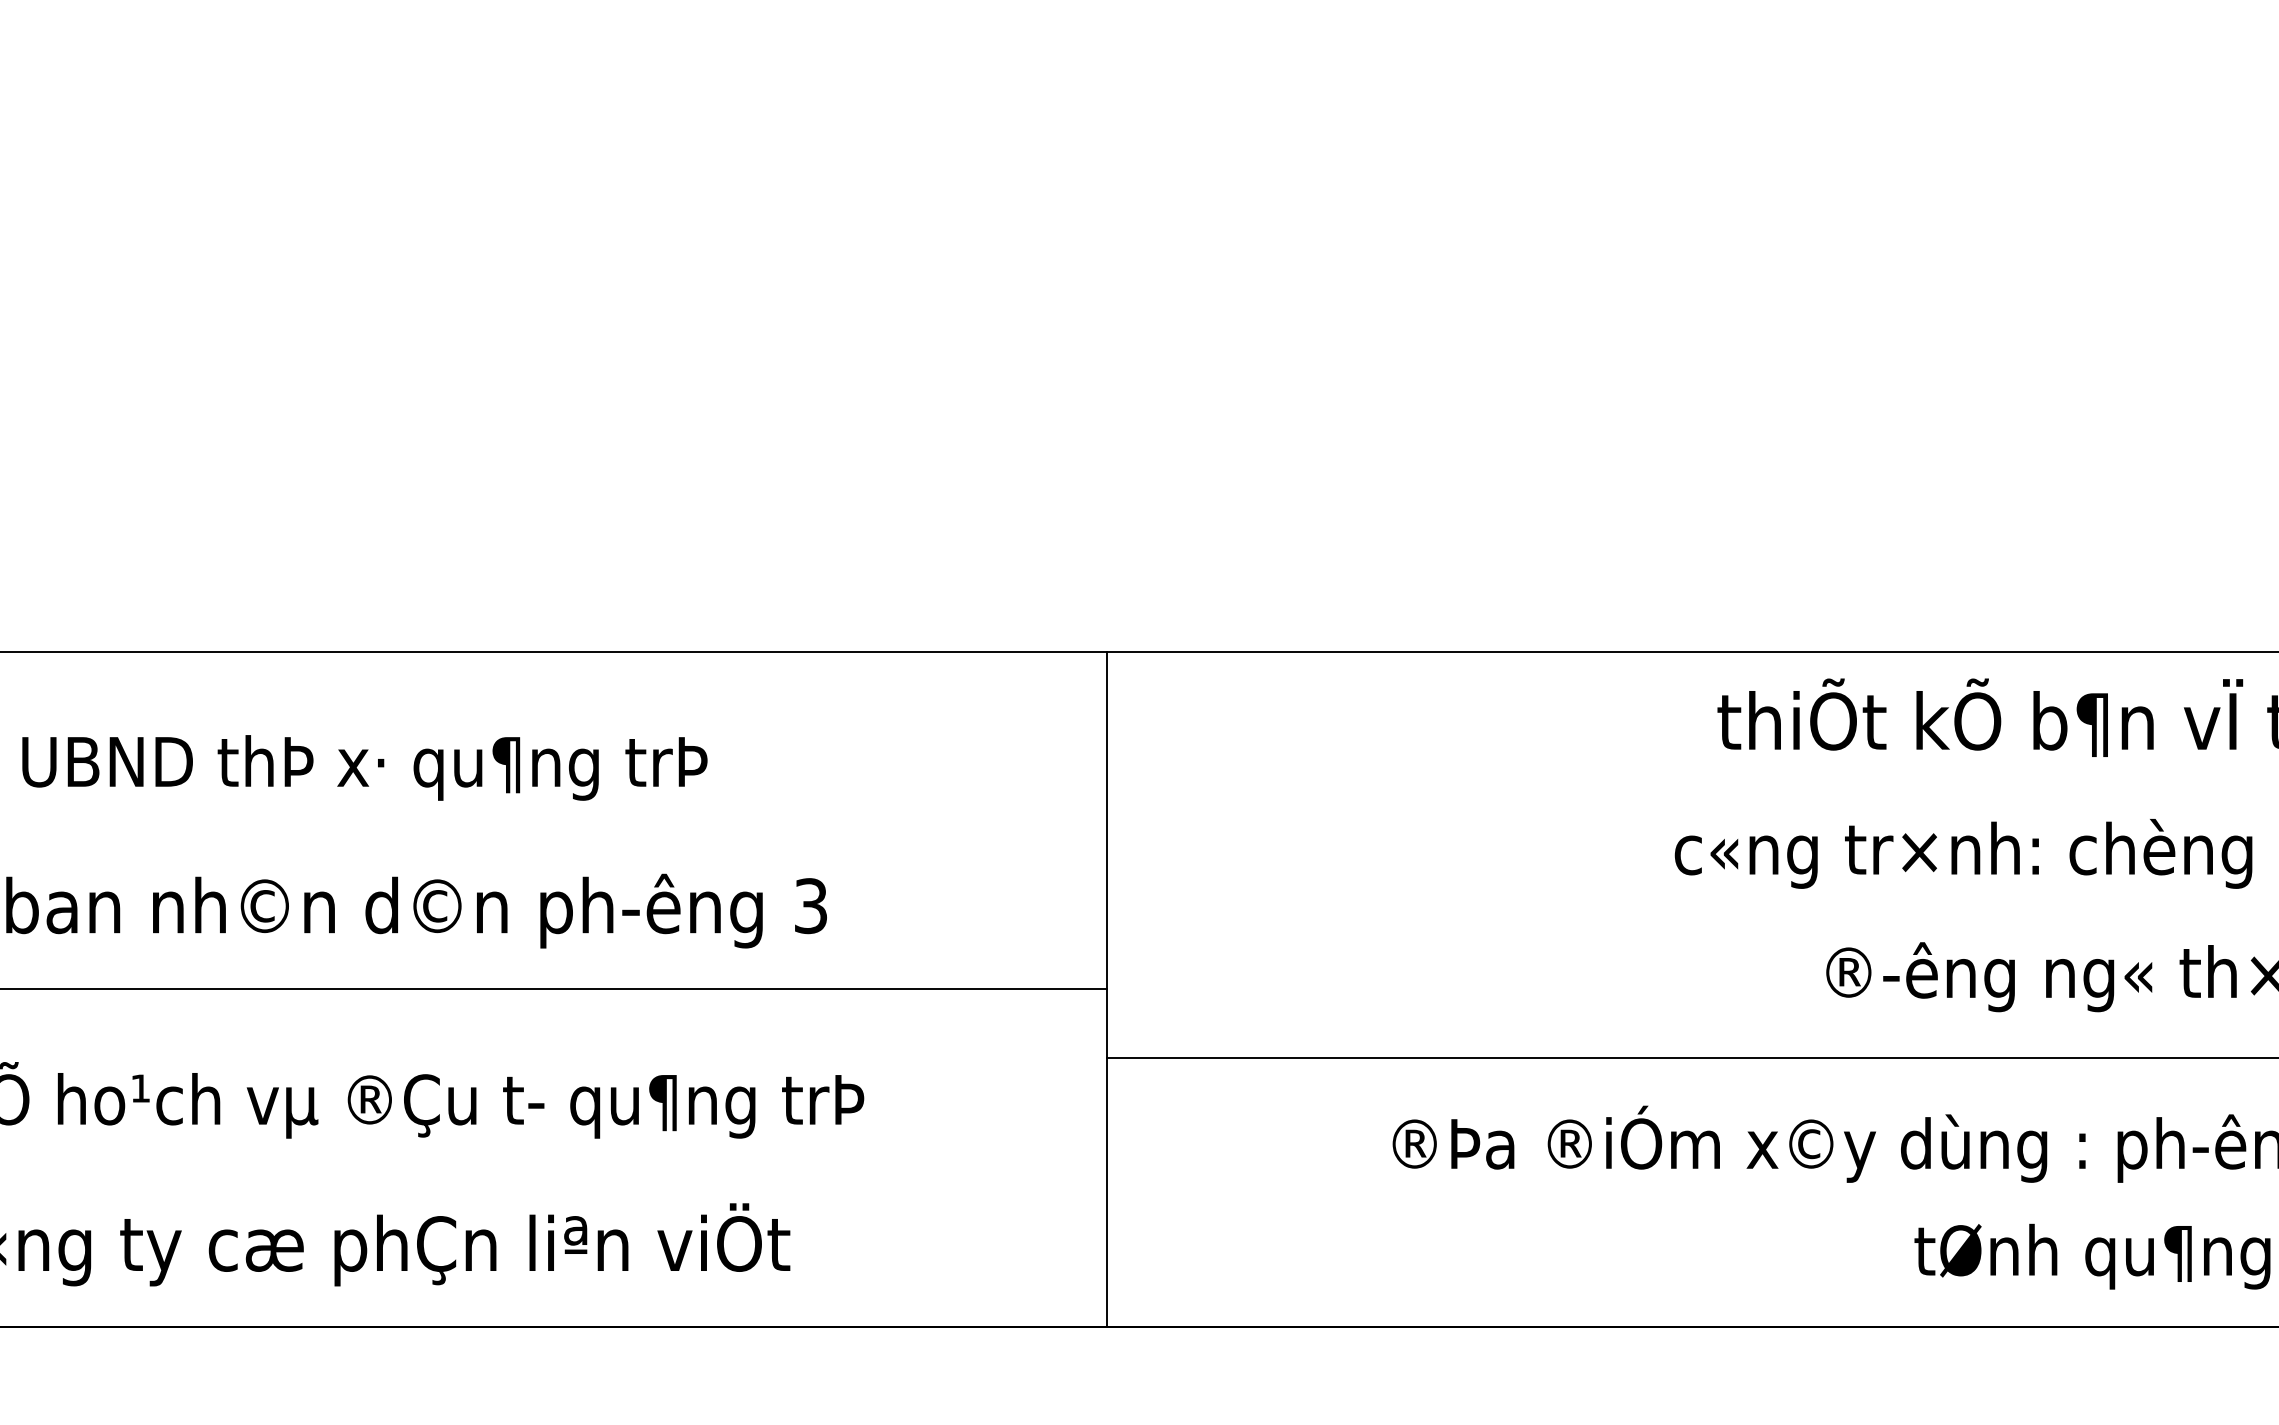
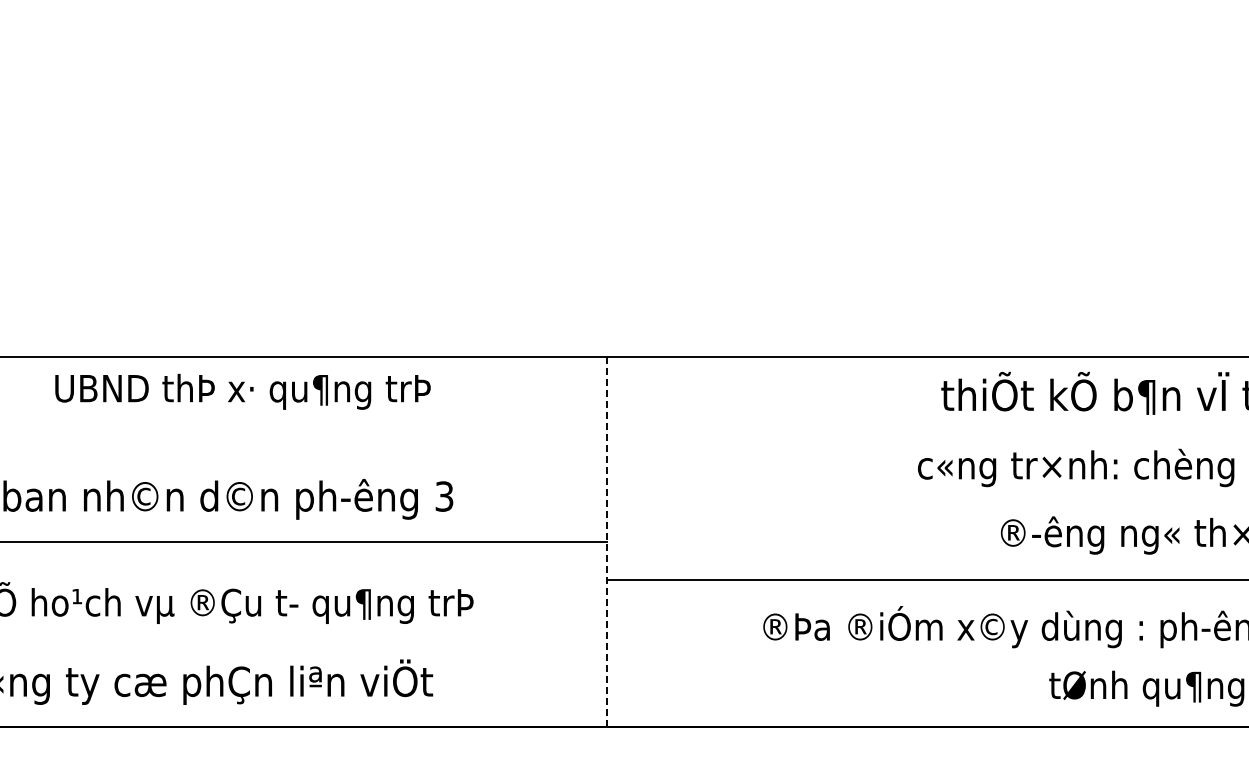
text: (363, 767) -> (242, 391), moved
line: (1106, 989) -> (606, 542), solid -> dashed

